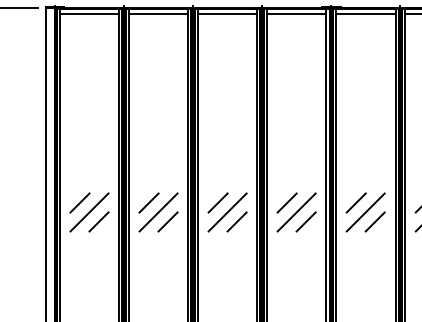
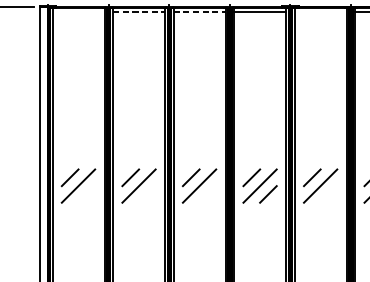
line: (89, 13) -> (78, 11), removed
line: (158, 13) -> (138, 11), solid -> dashed
line: (227, 13) -> (199, 11), solid -> dashed
line: (365, 13) -> (320, 11), removed
line: (98, 221) -> (86, 194), removed
line: (167, 221) -> (146, 194), removed
line: (236, 221) -> (207, 194), removed
line: (374, 221) -> (328, 194), removed

